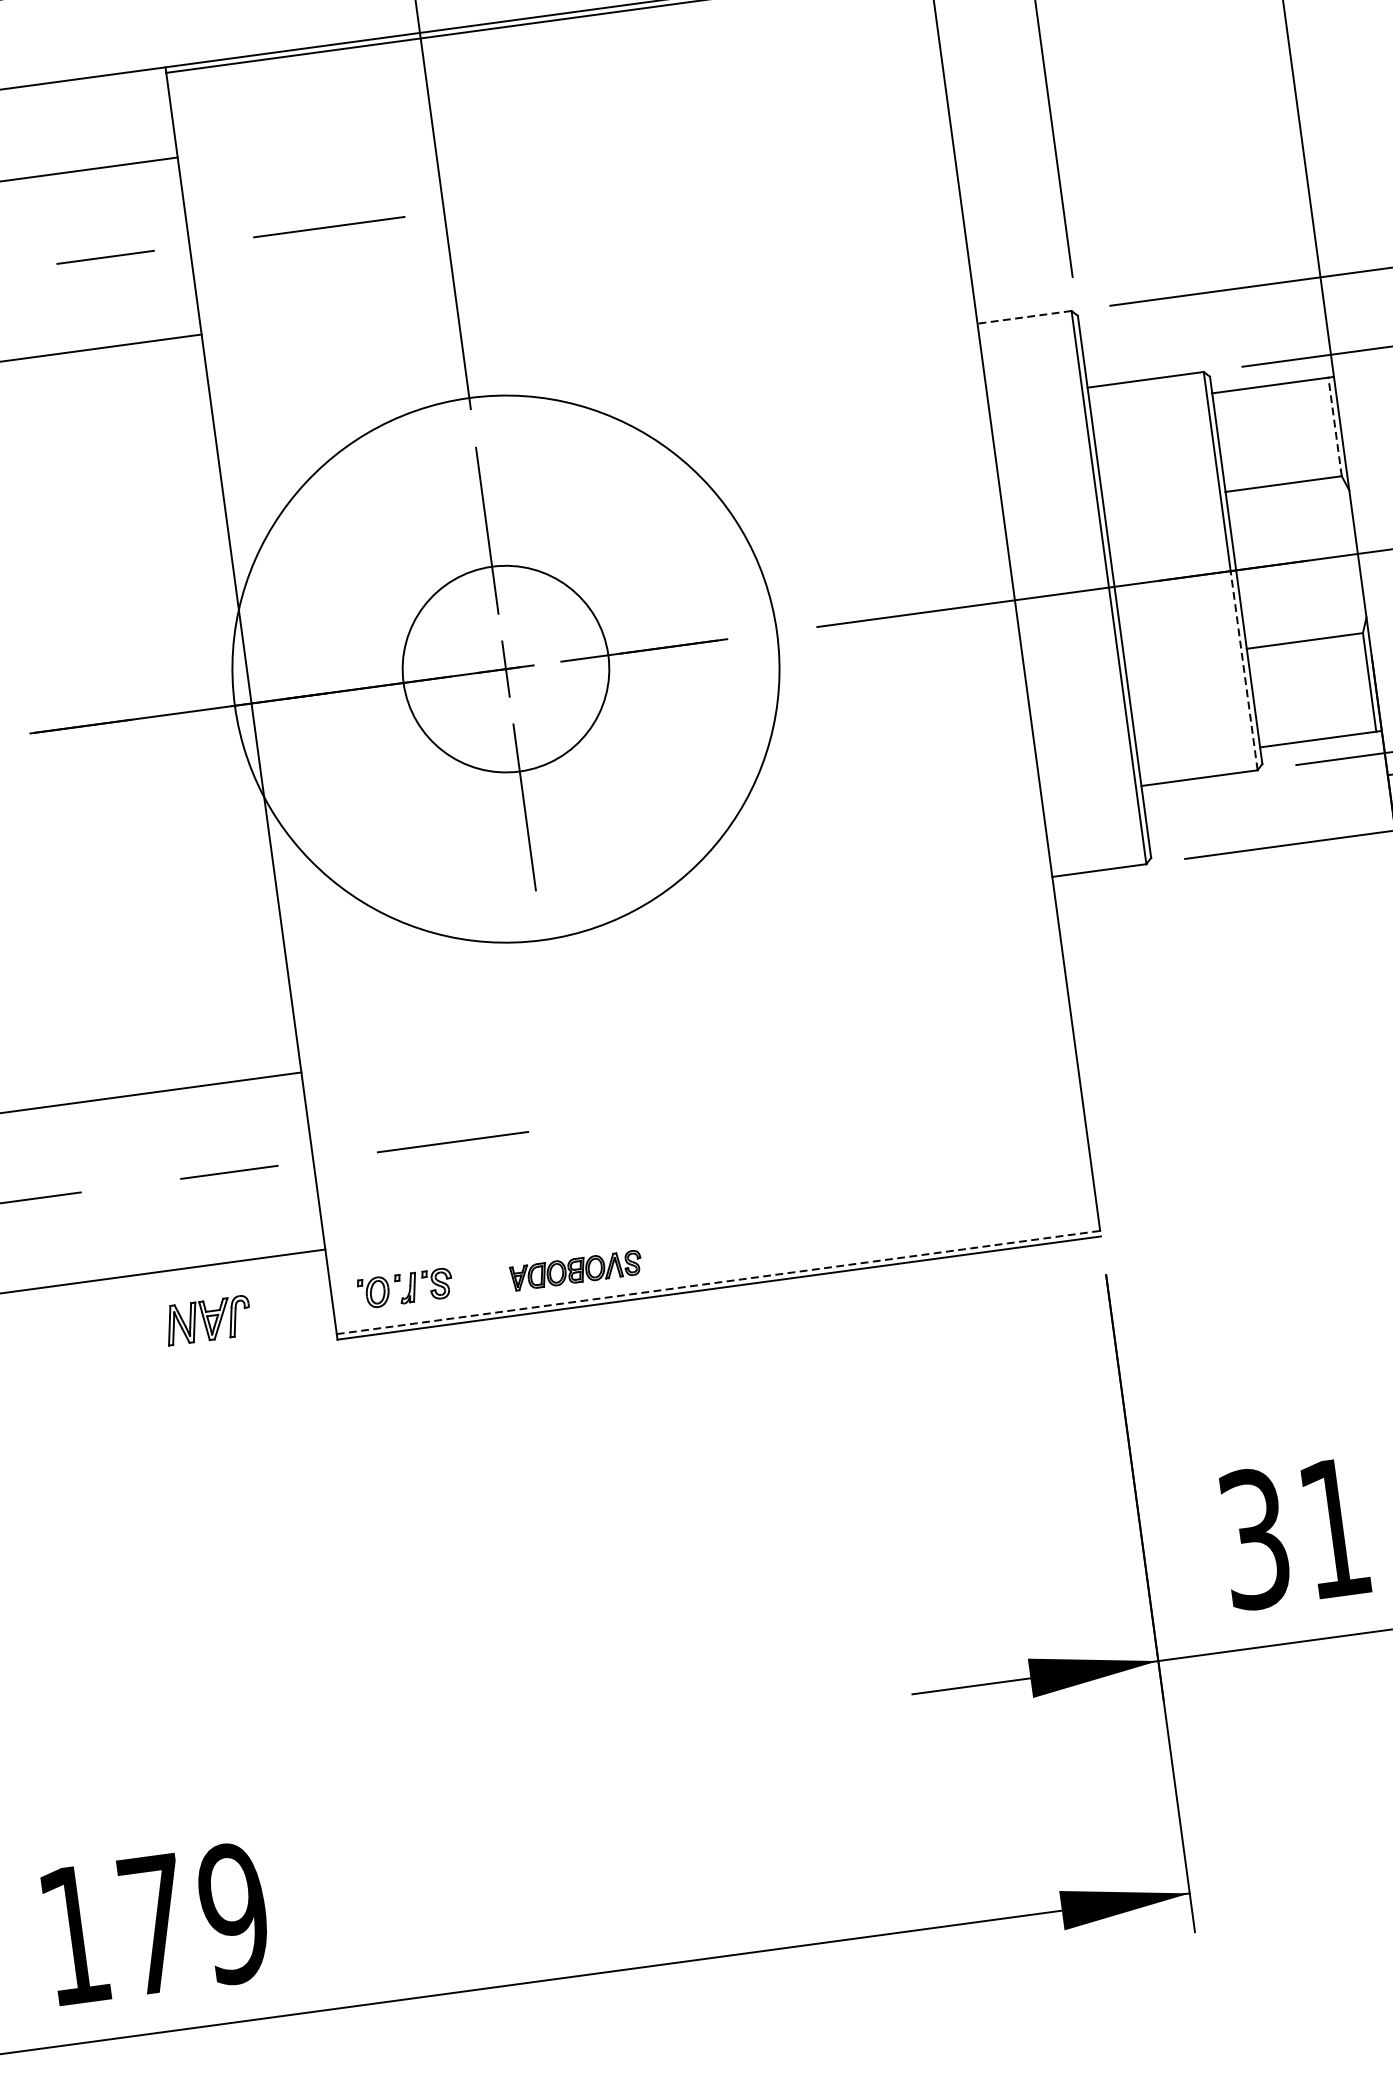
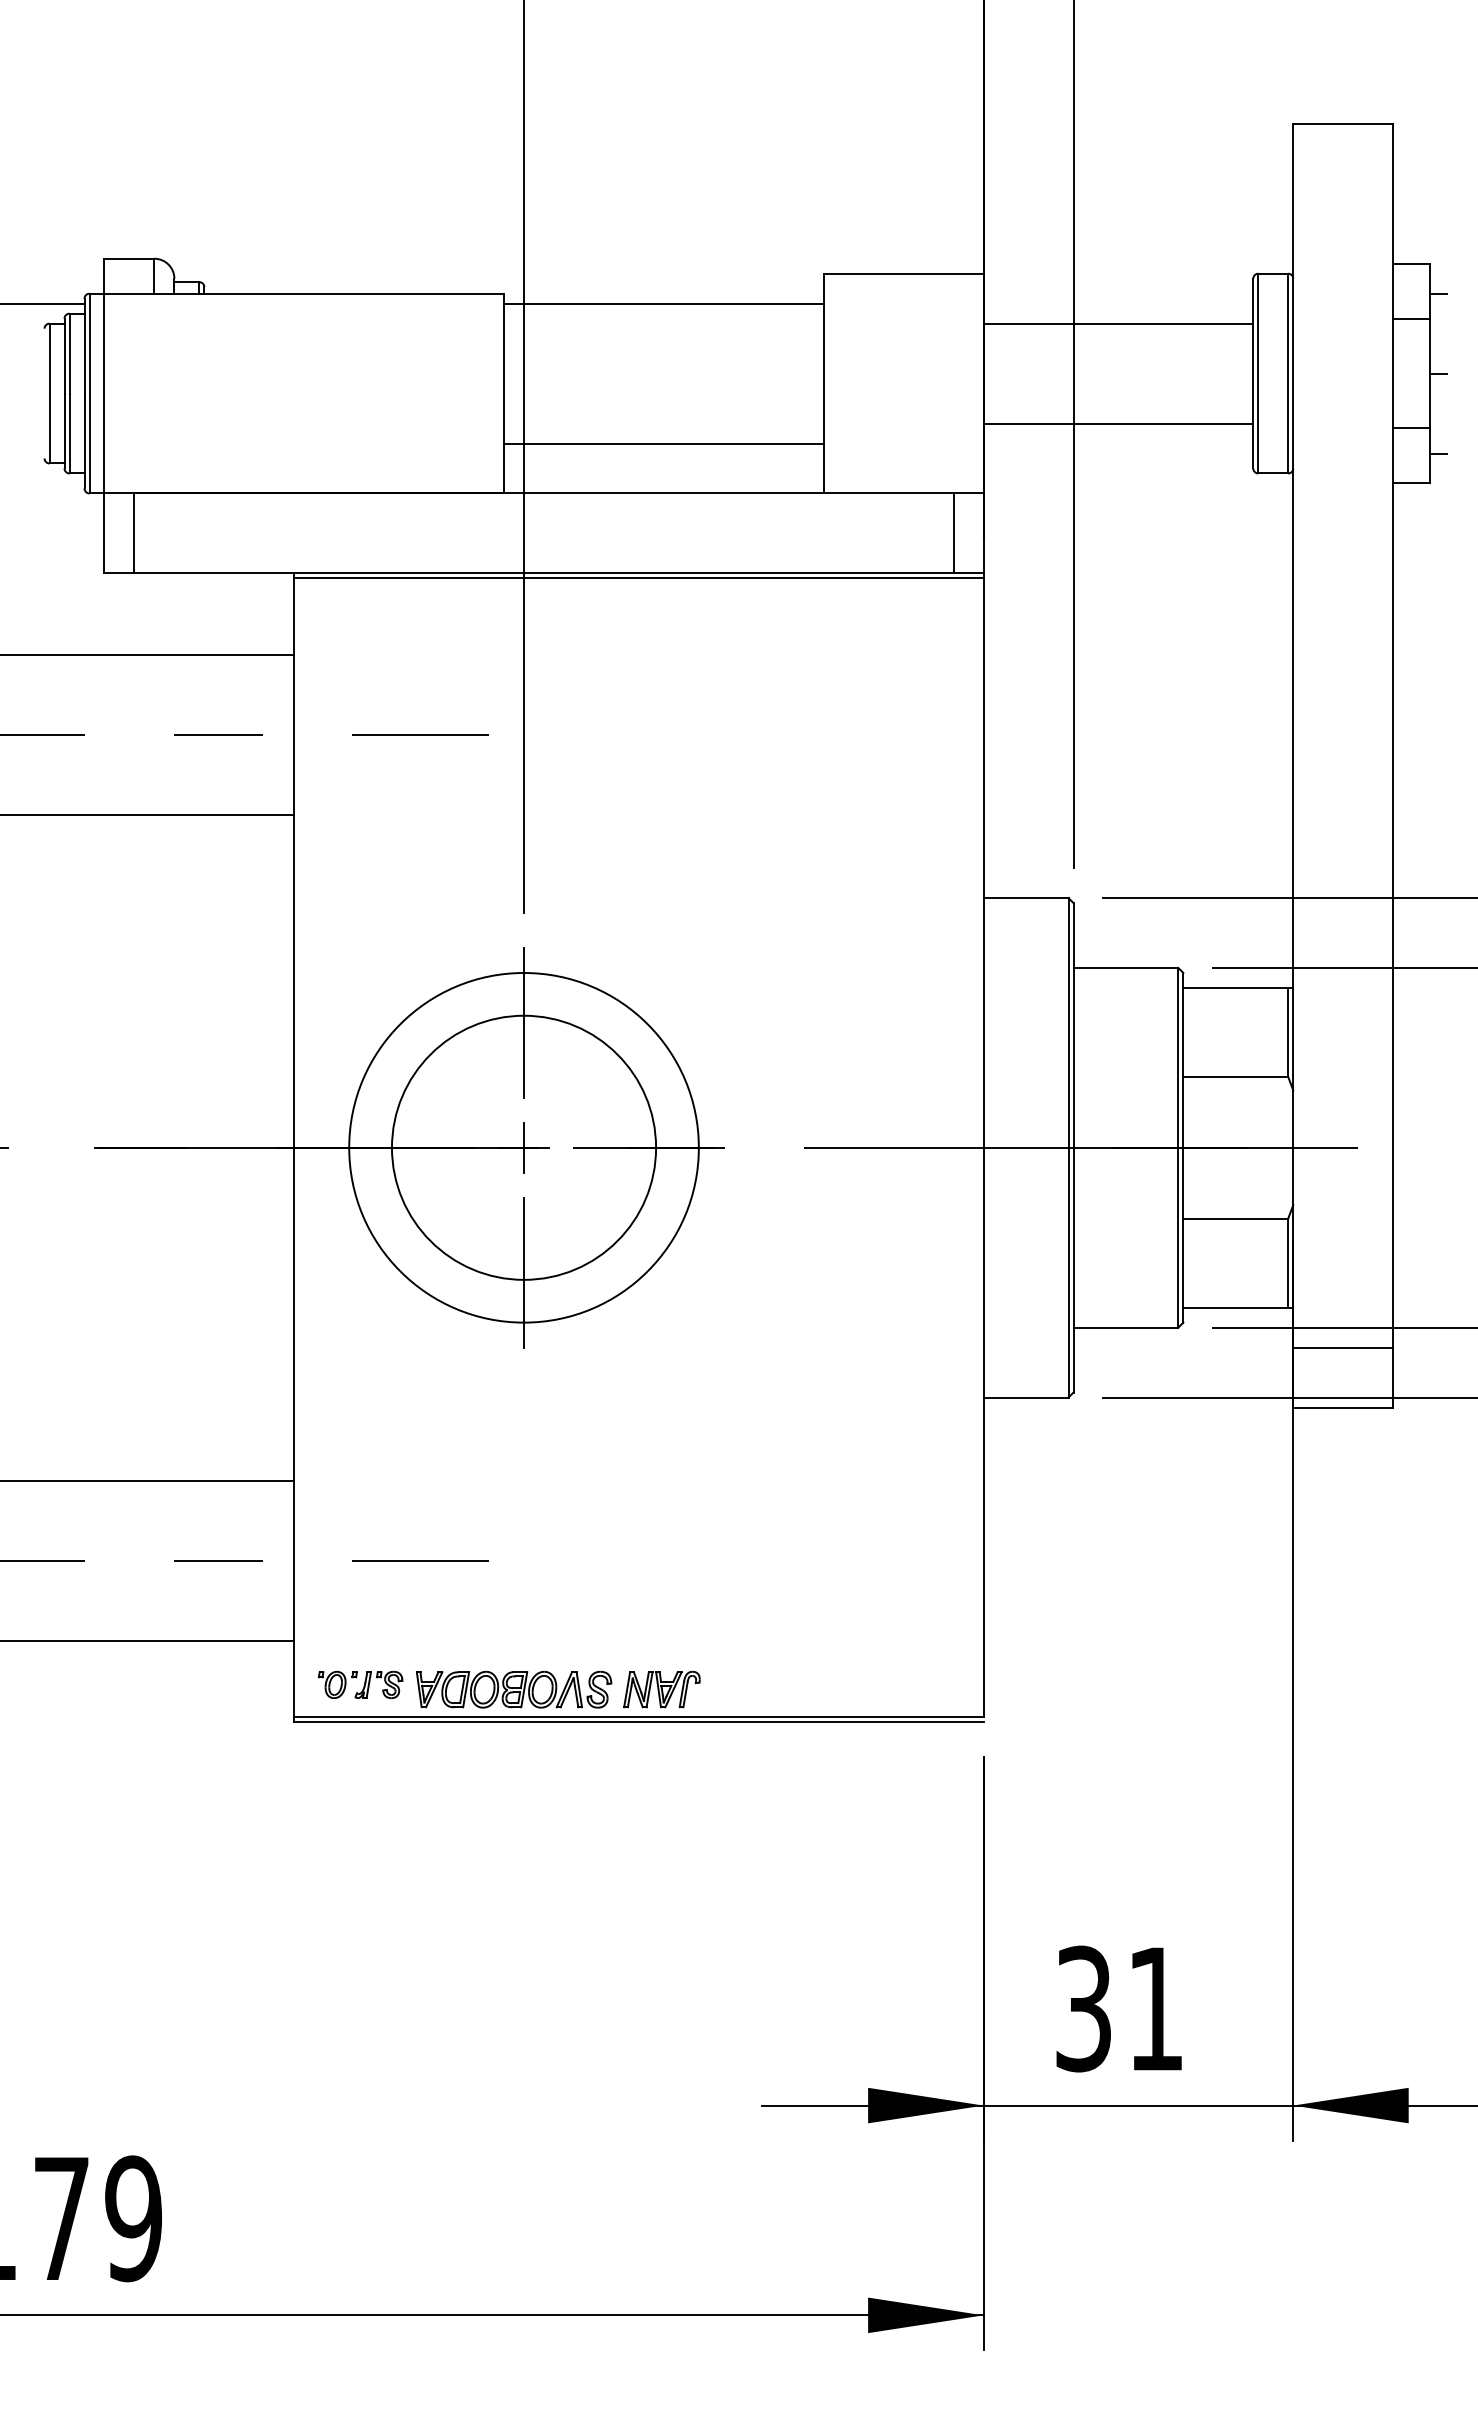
line: (1024, 317) -> (1025, 898), dashed -> solid
line: (1335, 426) -> (1288, 1032), dashed -> solid
circle: (505, 668) -> (523, 1147), size x0.71
circle: (505, 668) -> (523, 1147), size x1.43
line: (1244, 670) -> (1178, 1237), dashed -> solid
part: (576, 1270) -> (514, 1689), size x1.67
line: (718, 1282) -> (638, 1717), dashed -> solid
part: (207, 1320) -> (661, 1689), moved

